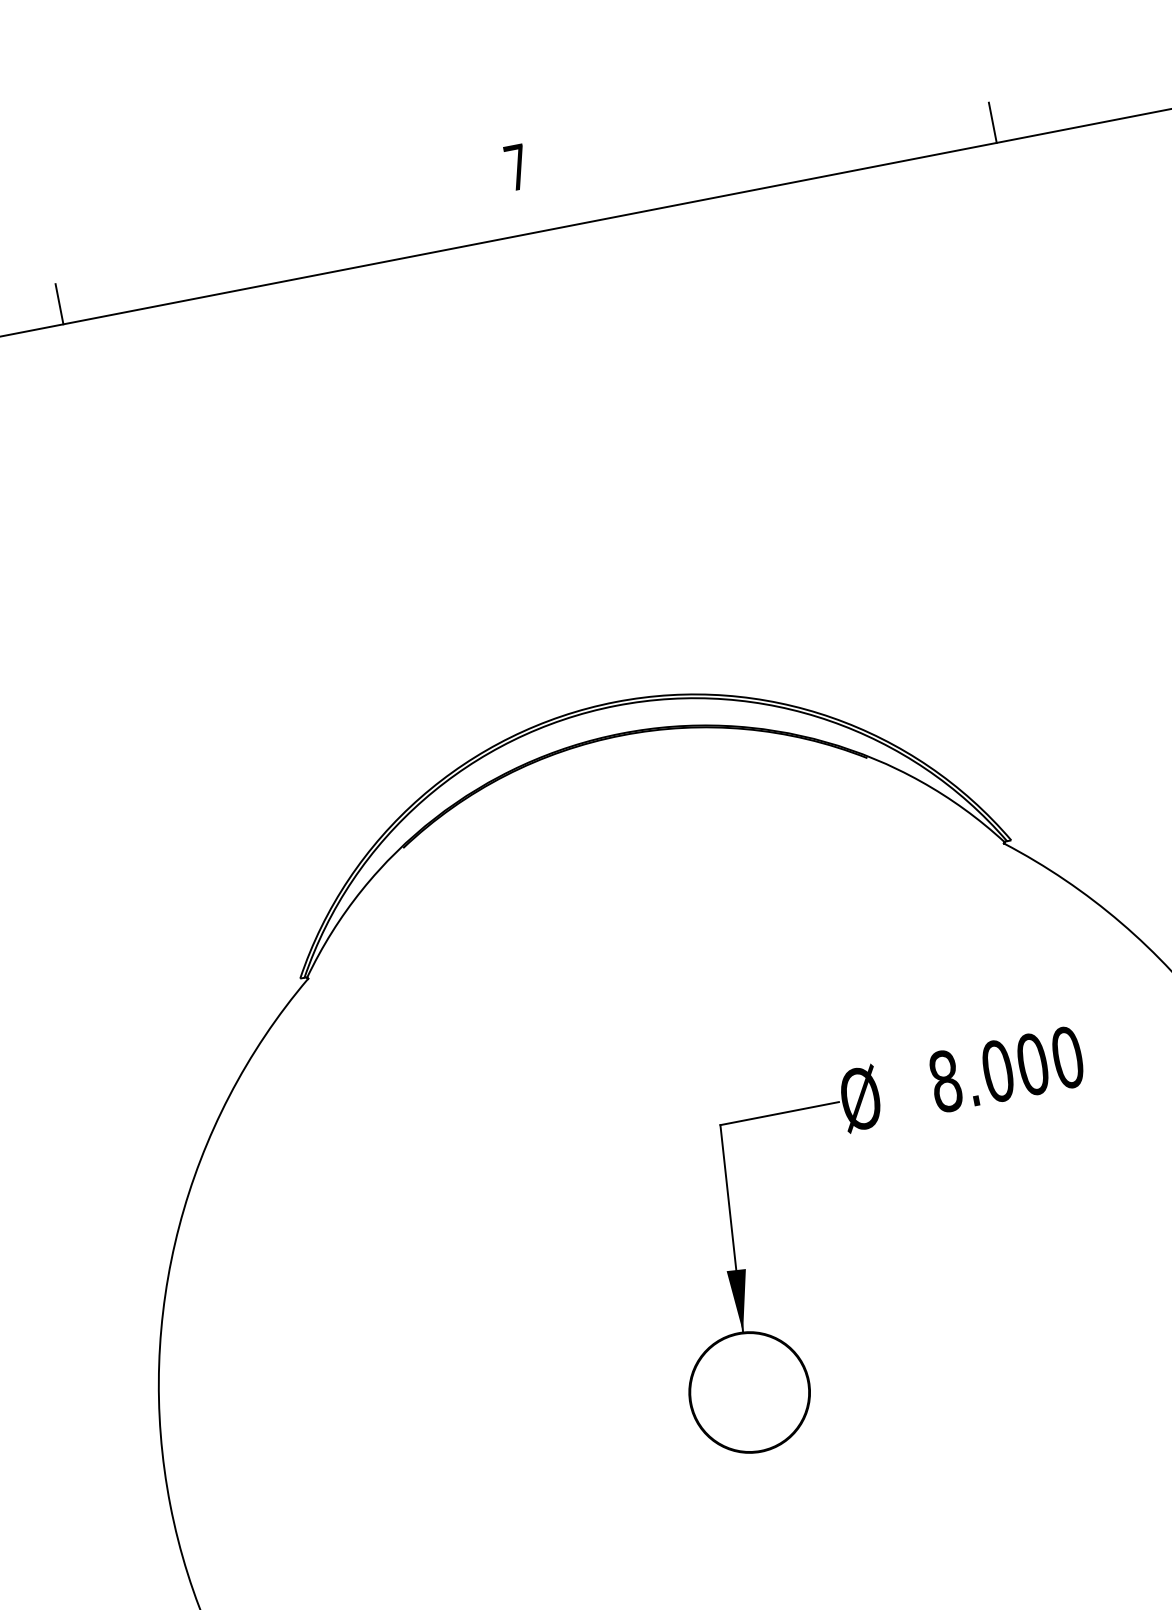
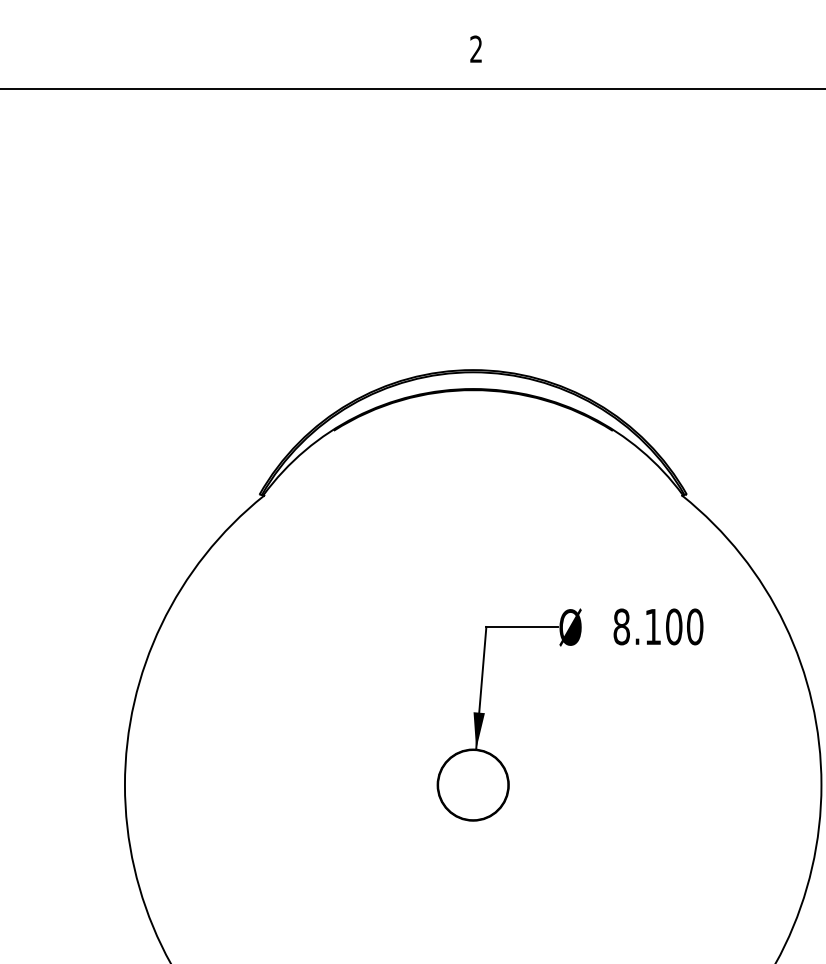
line: (993, 121) -> (757, 76), removed
text: (516, 166) -> (476, 48), 7 -> 2
line: (58, 303) -> (195, 76), removed
text: (998, 1070) -> (653, 626), 8.000 -> 8.100

